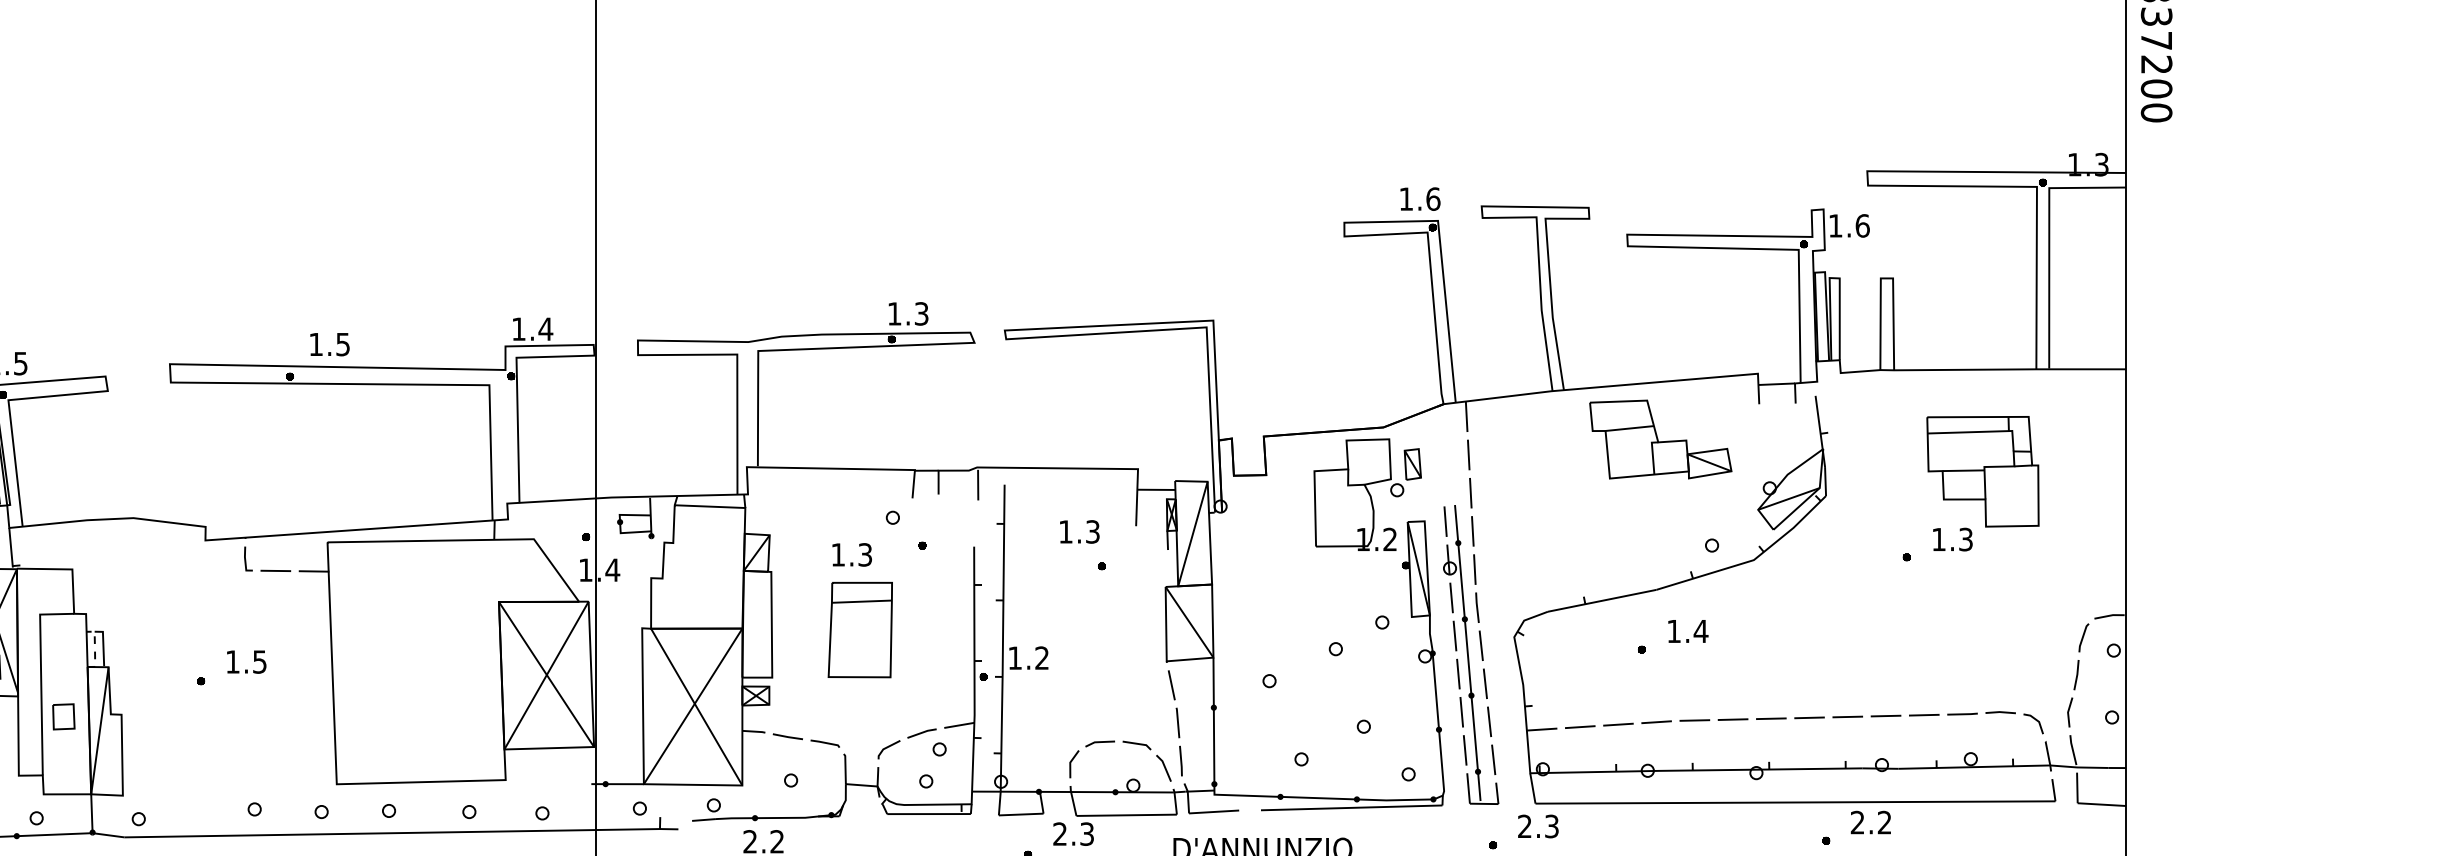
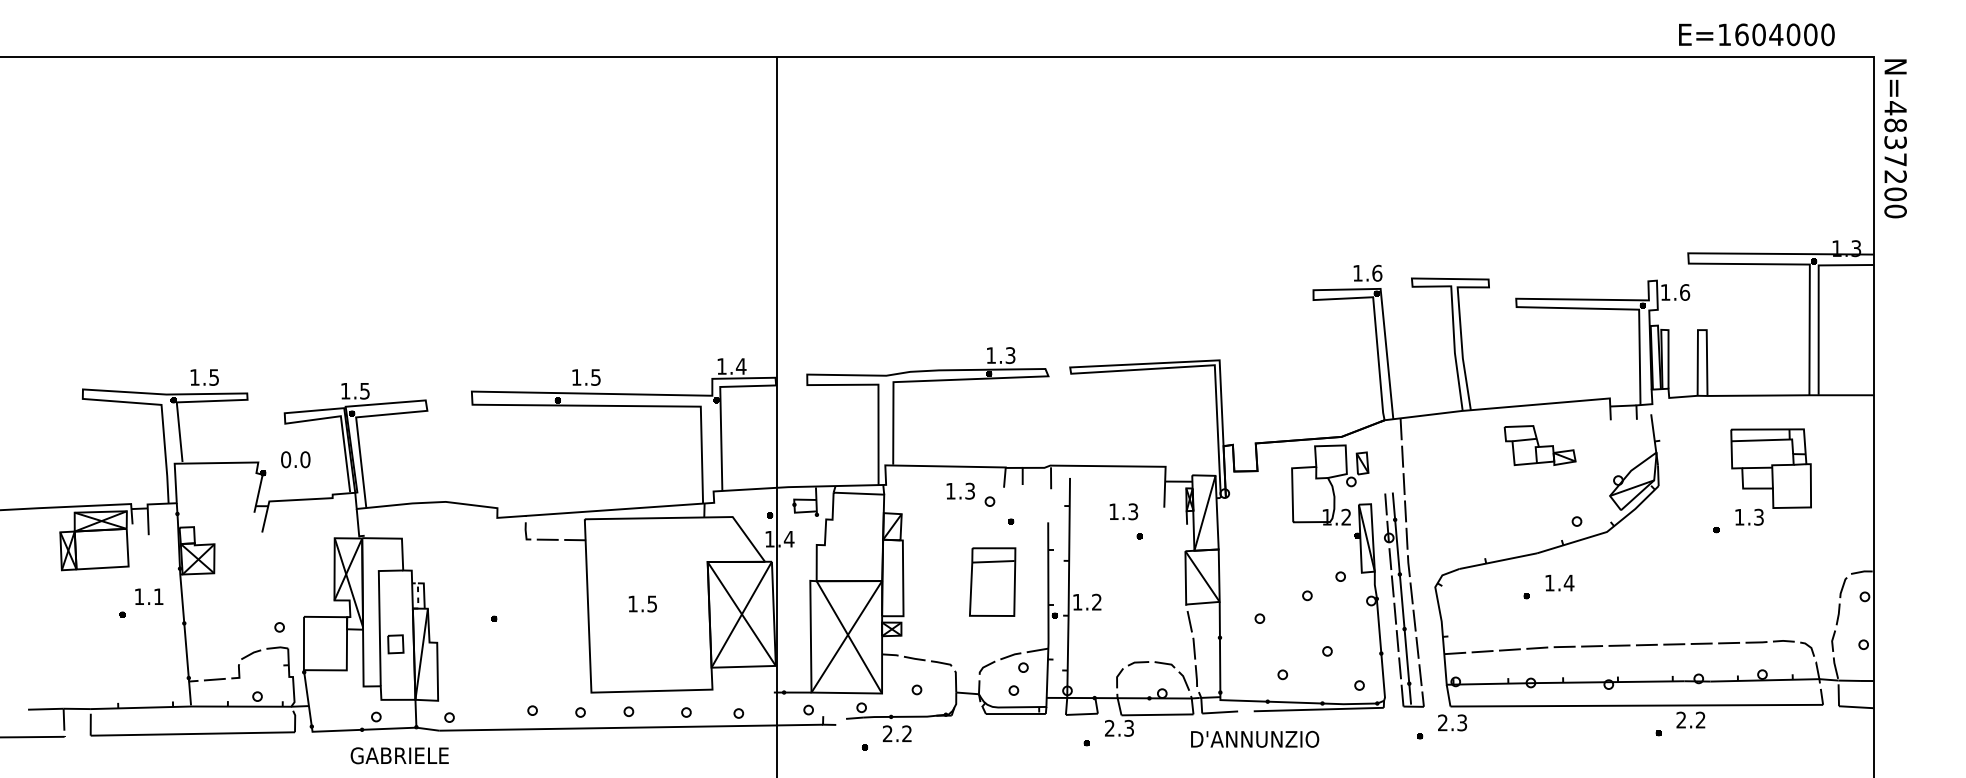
part: (1659, 439) -> (1539, 445), size x0.7
text: (851, 553) -> (960, 490), moved
part: (860, 629) -> (992, 581), moved
text: (246, 661) -> (642, 603), moved

